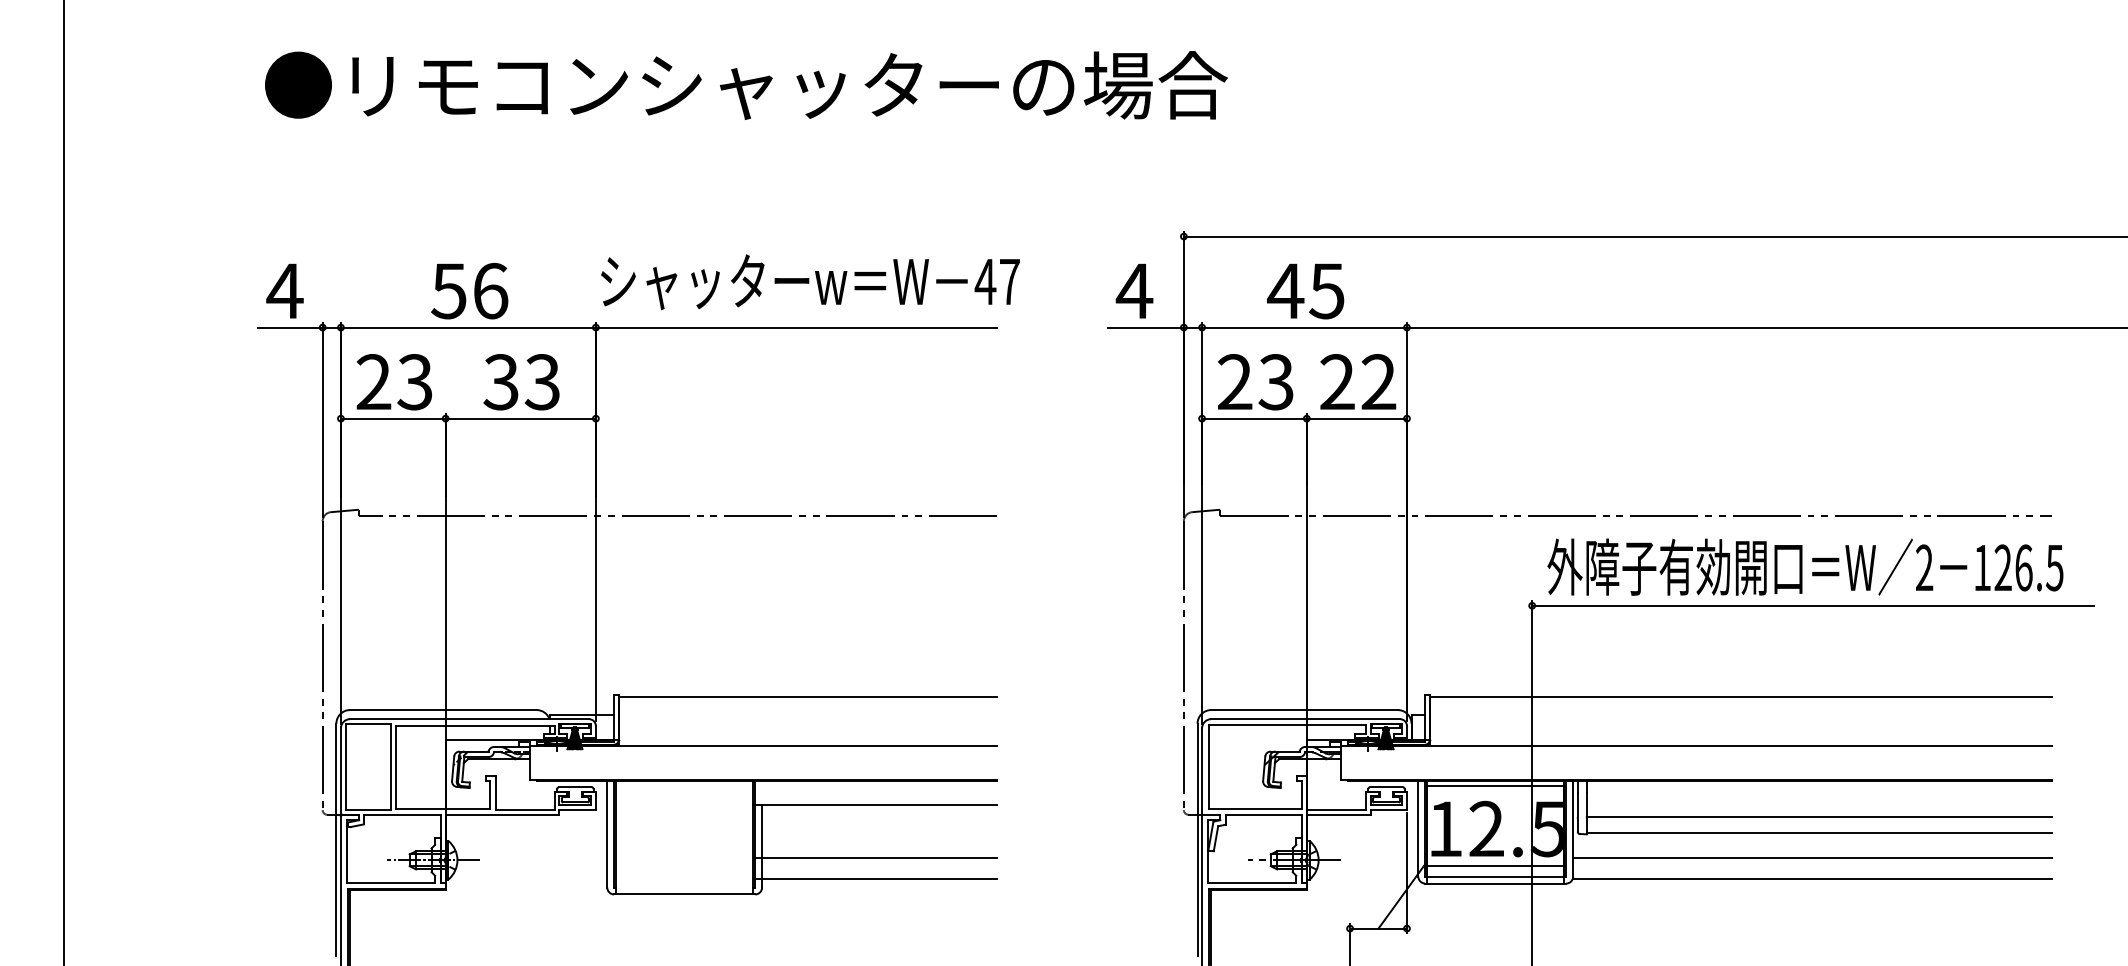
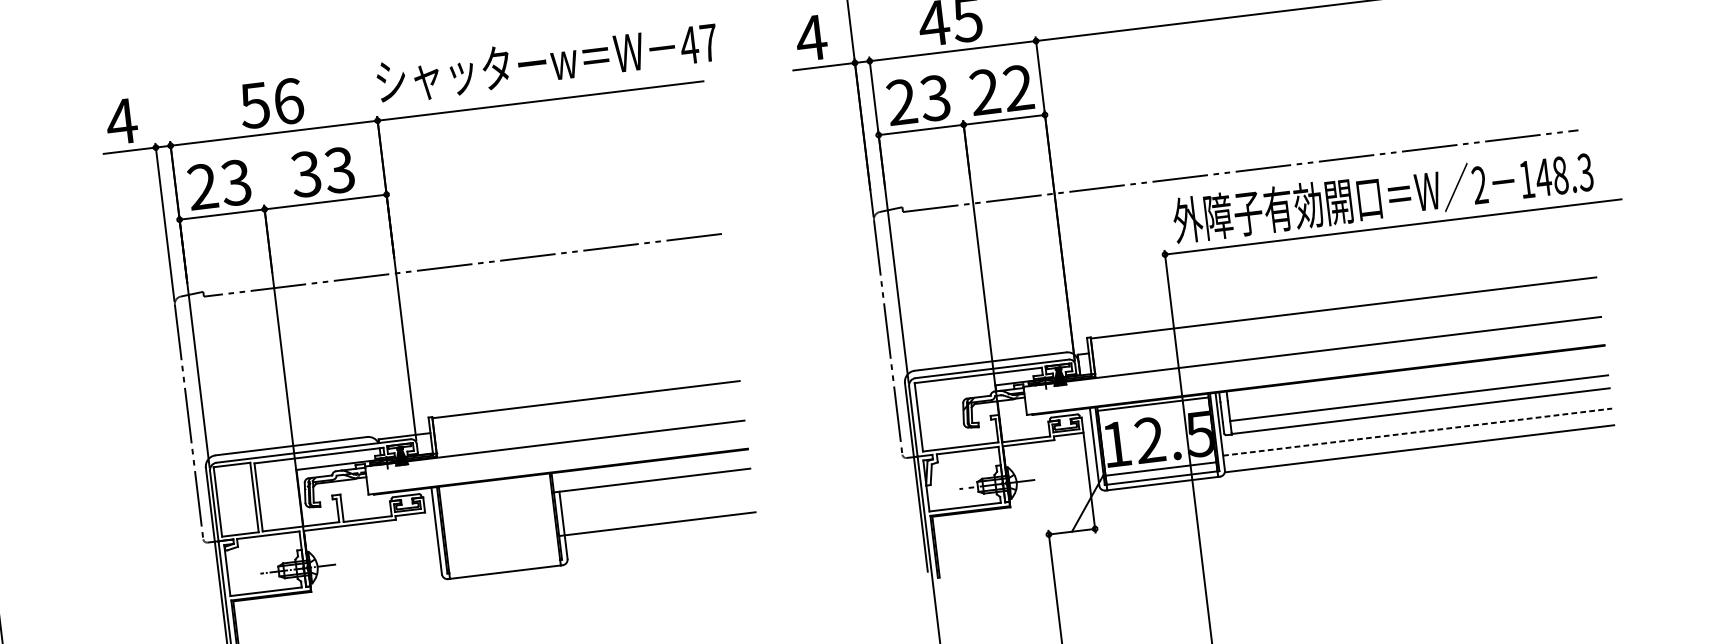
text: (2028, 567) -> (1564, 174), 126.5 -> 148.3
line: (1812, 858) -> (1417, 432), solid -> dashed
line: (876, 878) -> (659, 540), removed

